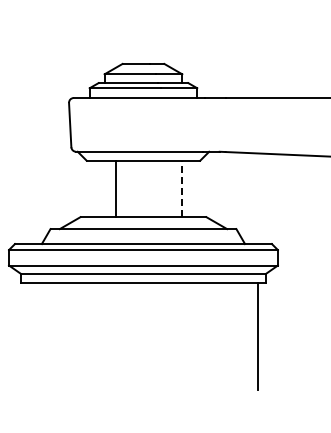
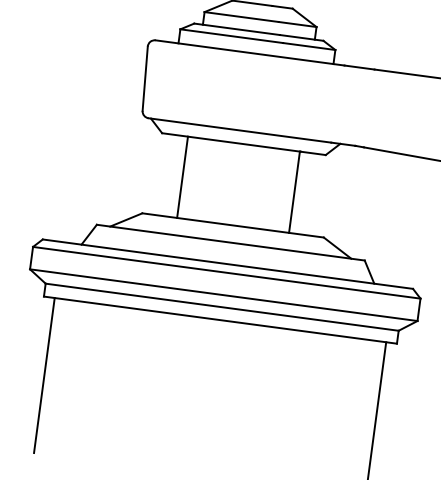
line: (115, 188) -> (182, 176), moved
line: (182, 188) -> (294, 191), dashed -> solid
line: (28, 336) -> (44, 375), added

